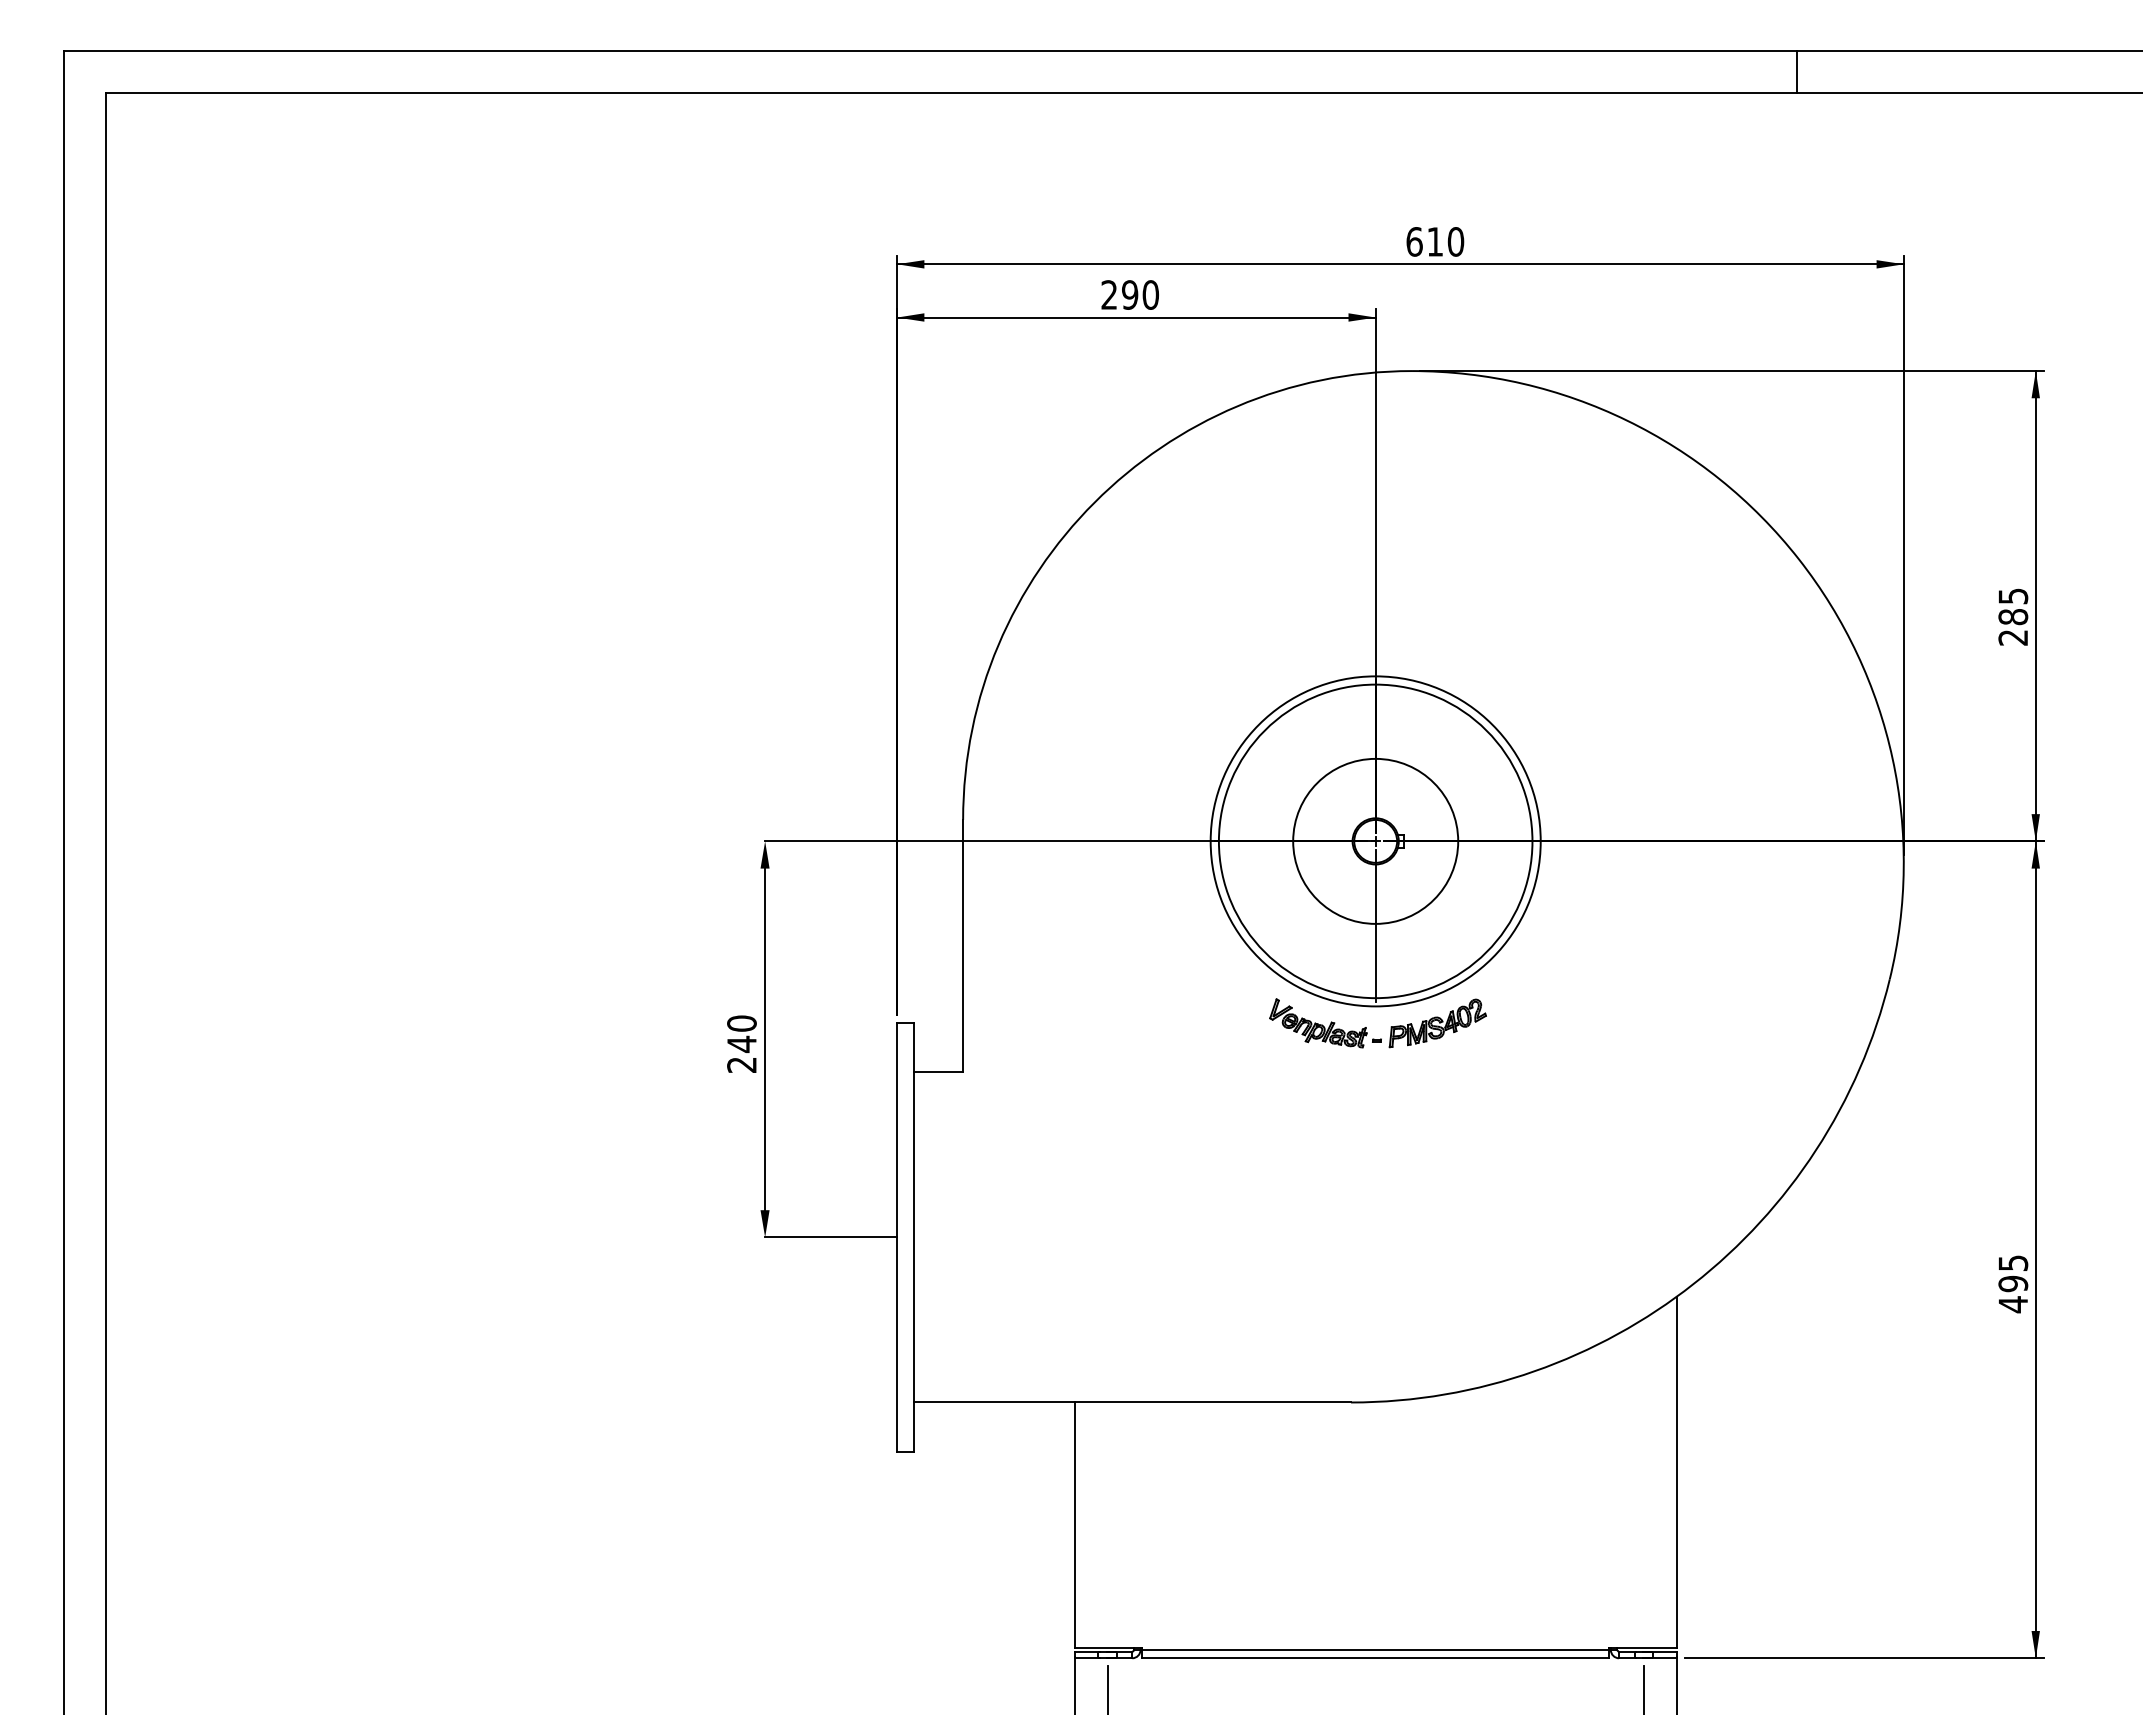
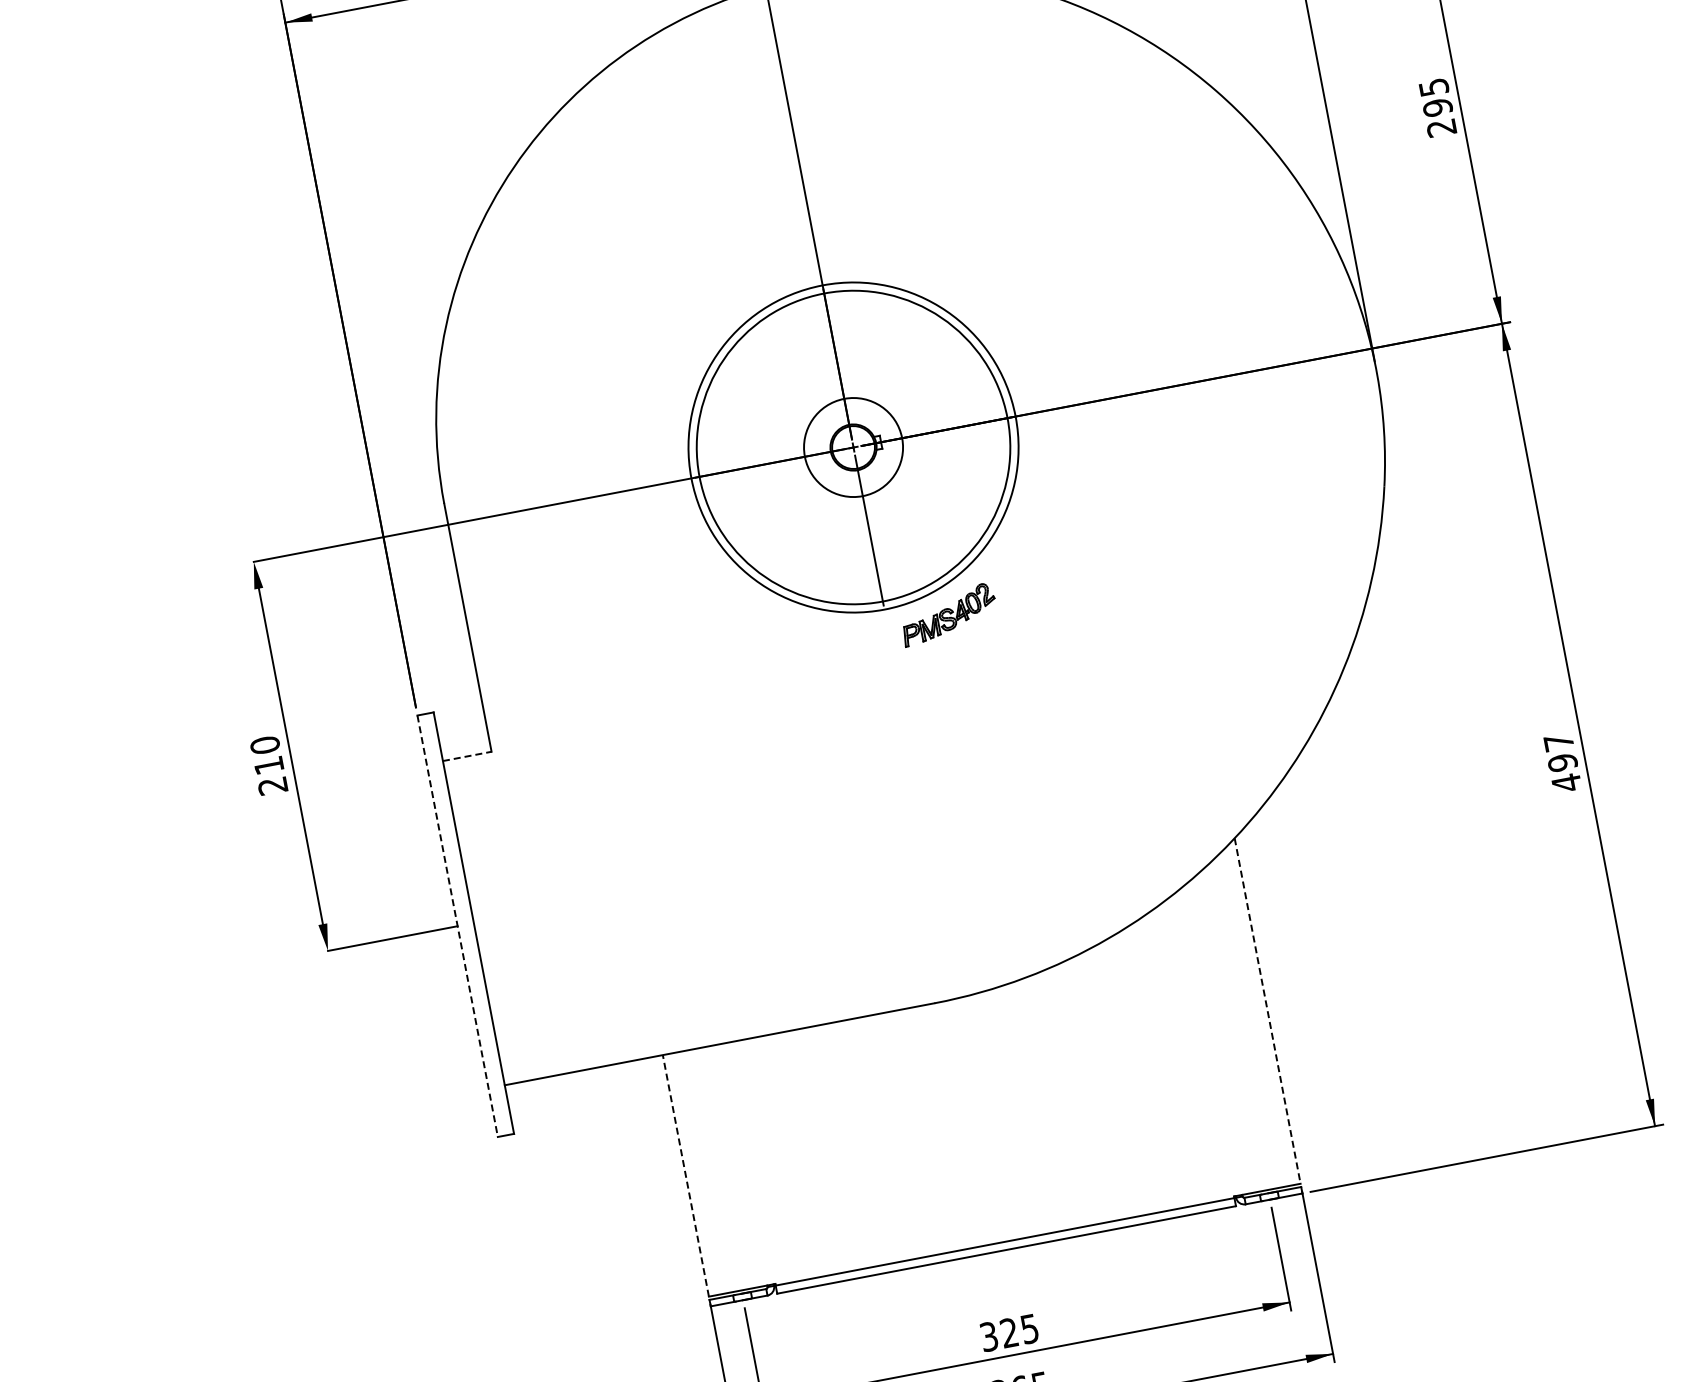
text: (2013, 617) -> (1438, 108), 285 -> 295
circle: (1375, 840) -> (853, 446), size x0.6
part: (1325, 1023) -> (838, 635), removed
text: (741, 1044) -> (268, 765), 240 -> 210
line: (938, 1072) -> (467, 756), solid -> dashed
line: (897, 1237) -> (458, 926), solid -> dashed
text: (2013, 1262) -> (1558, 741), 495 -> 497
line: (1676, 1472) -> (1267, 1011), solid -> dashed
line: (1074, 1525) -> (685, 1175), solid -> dashed

